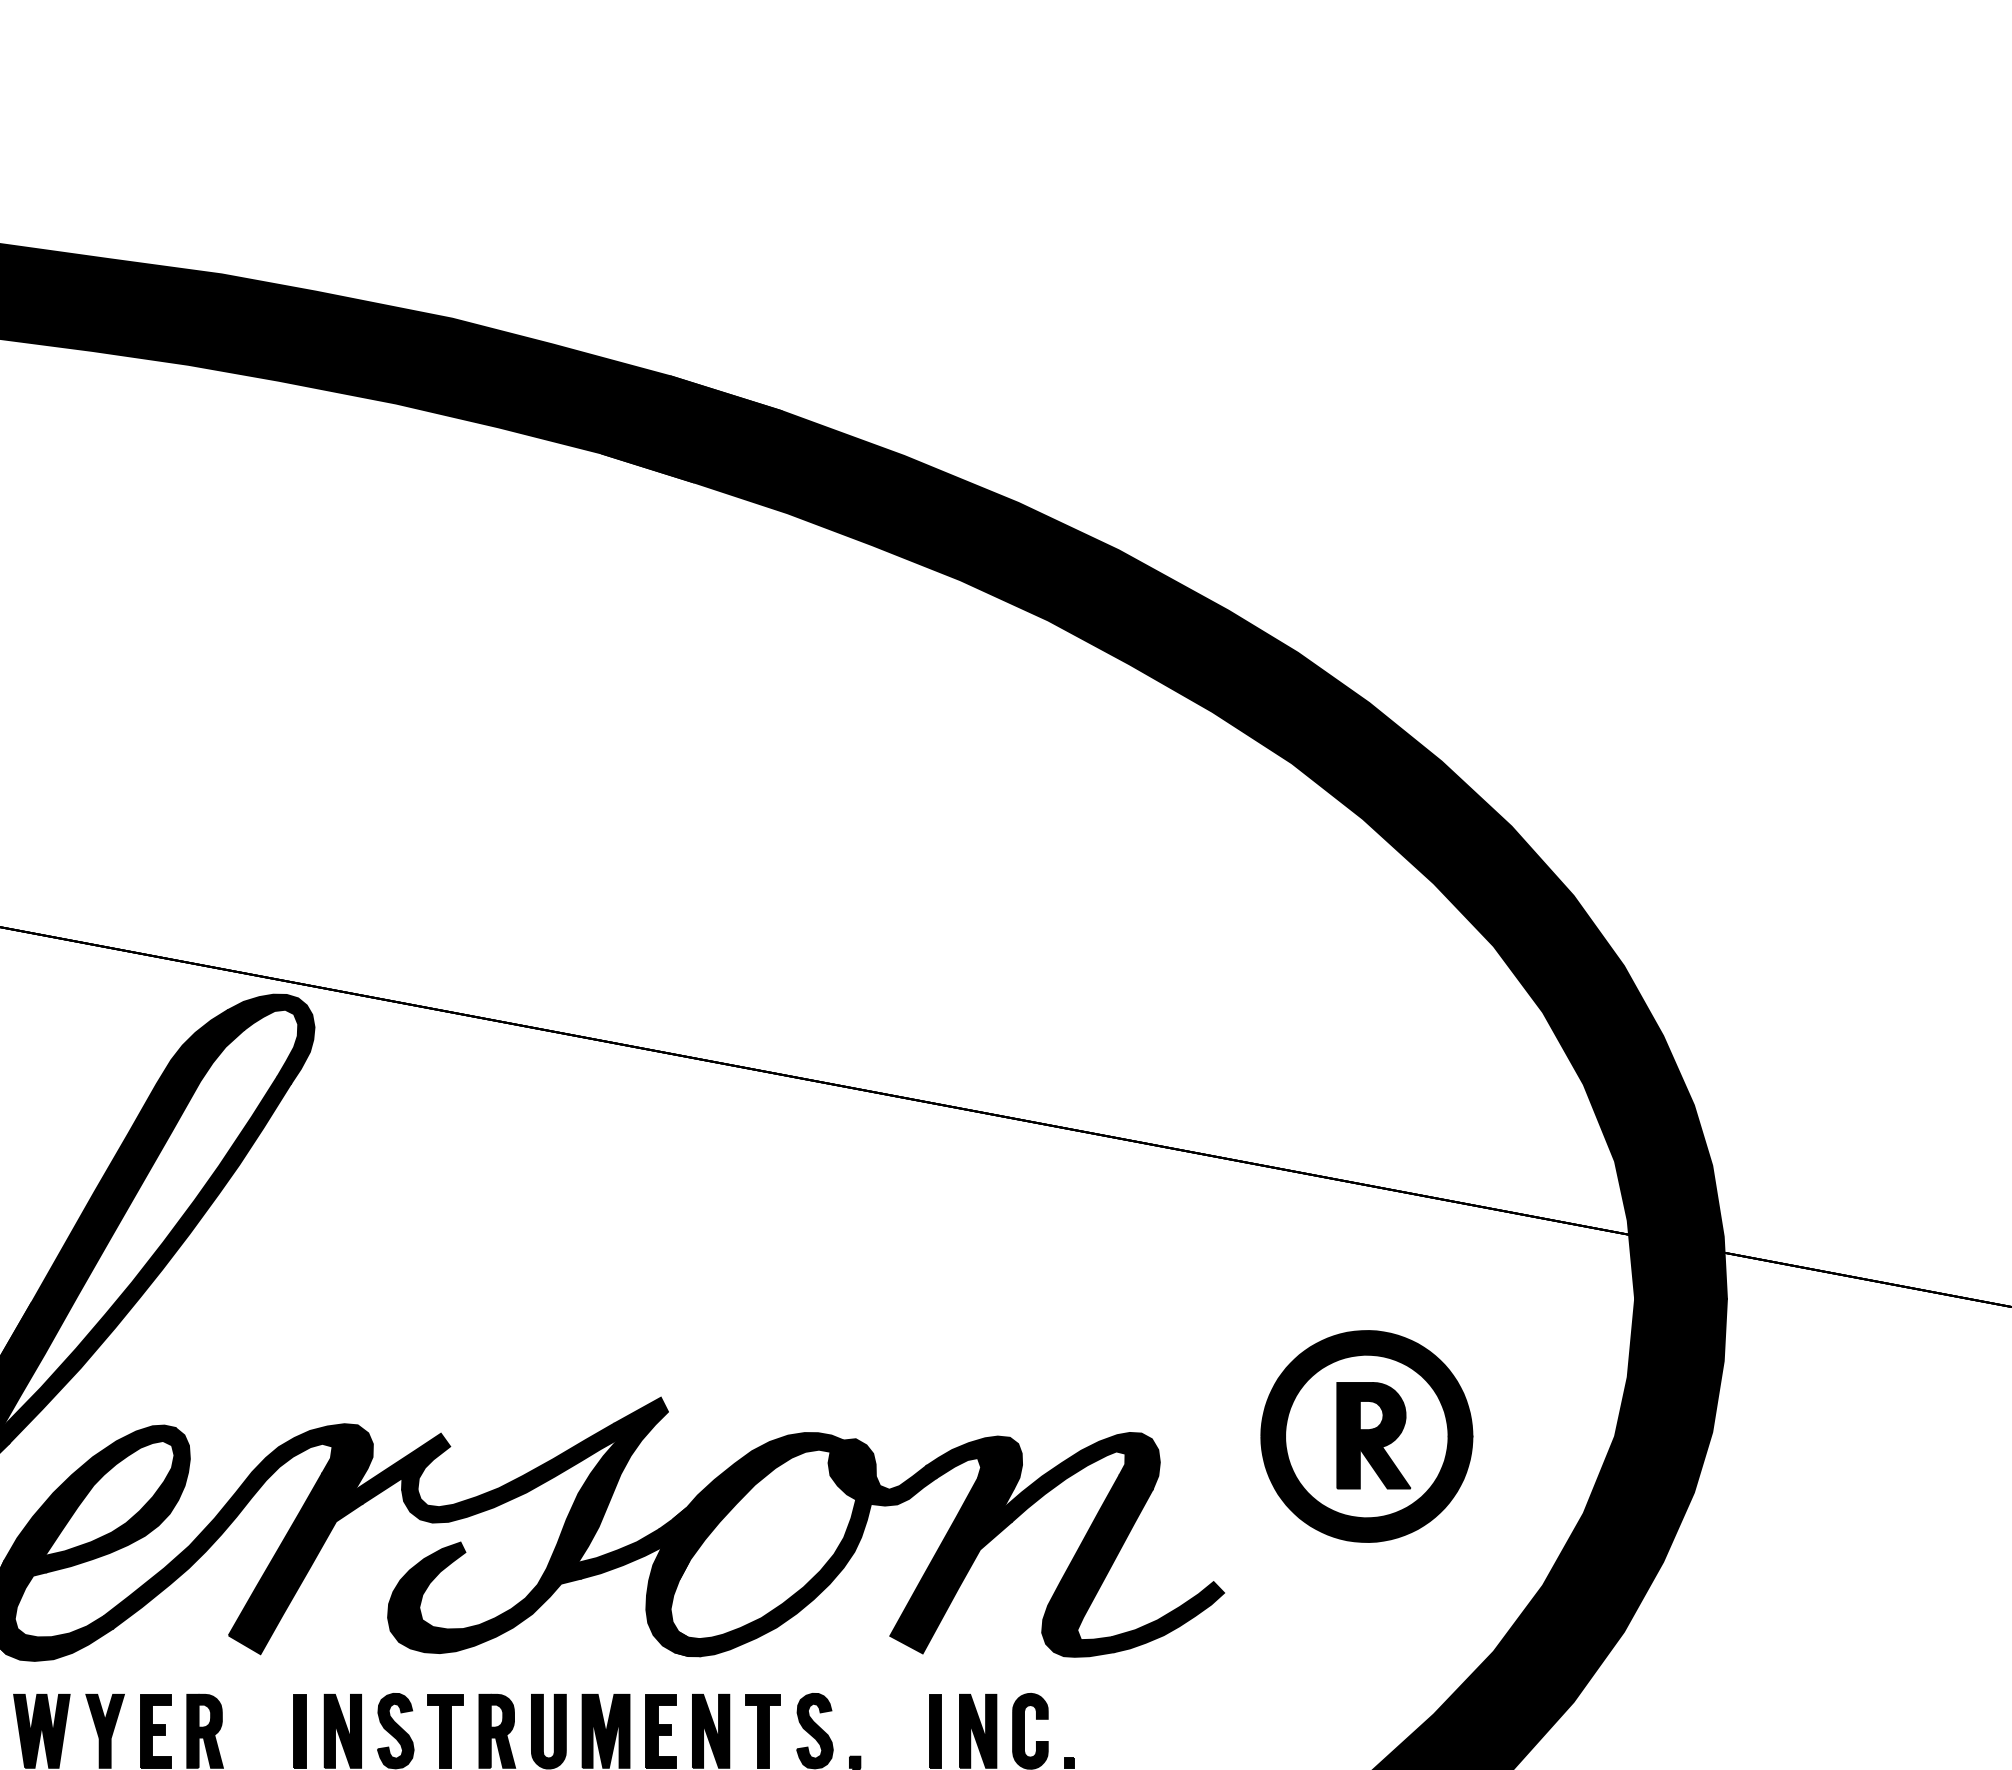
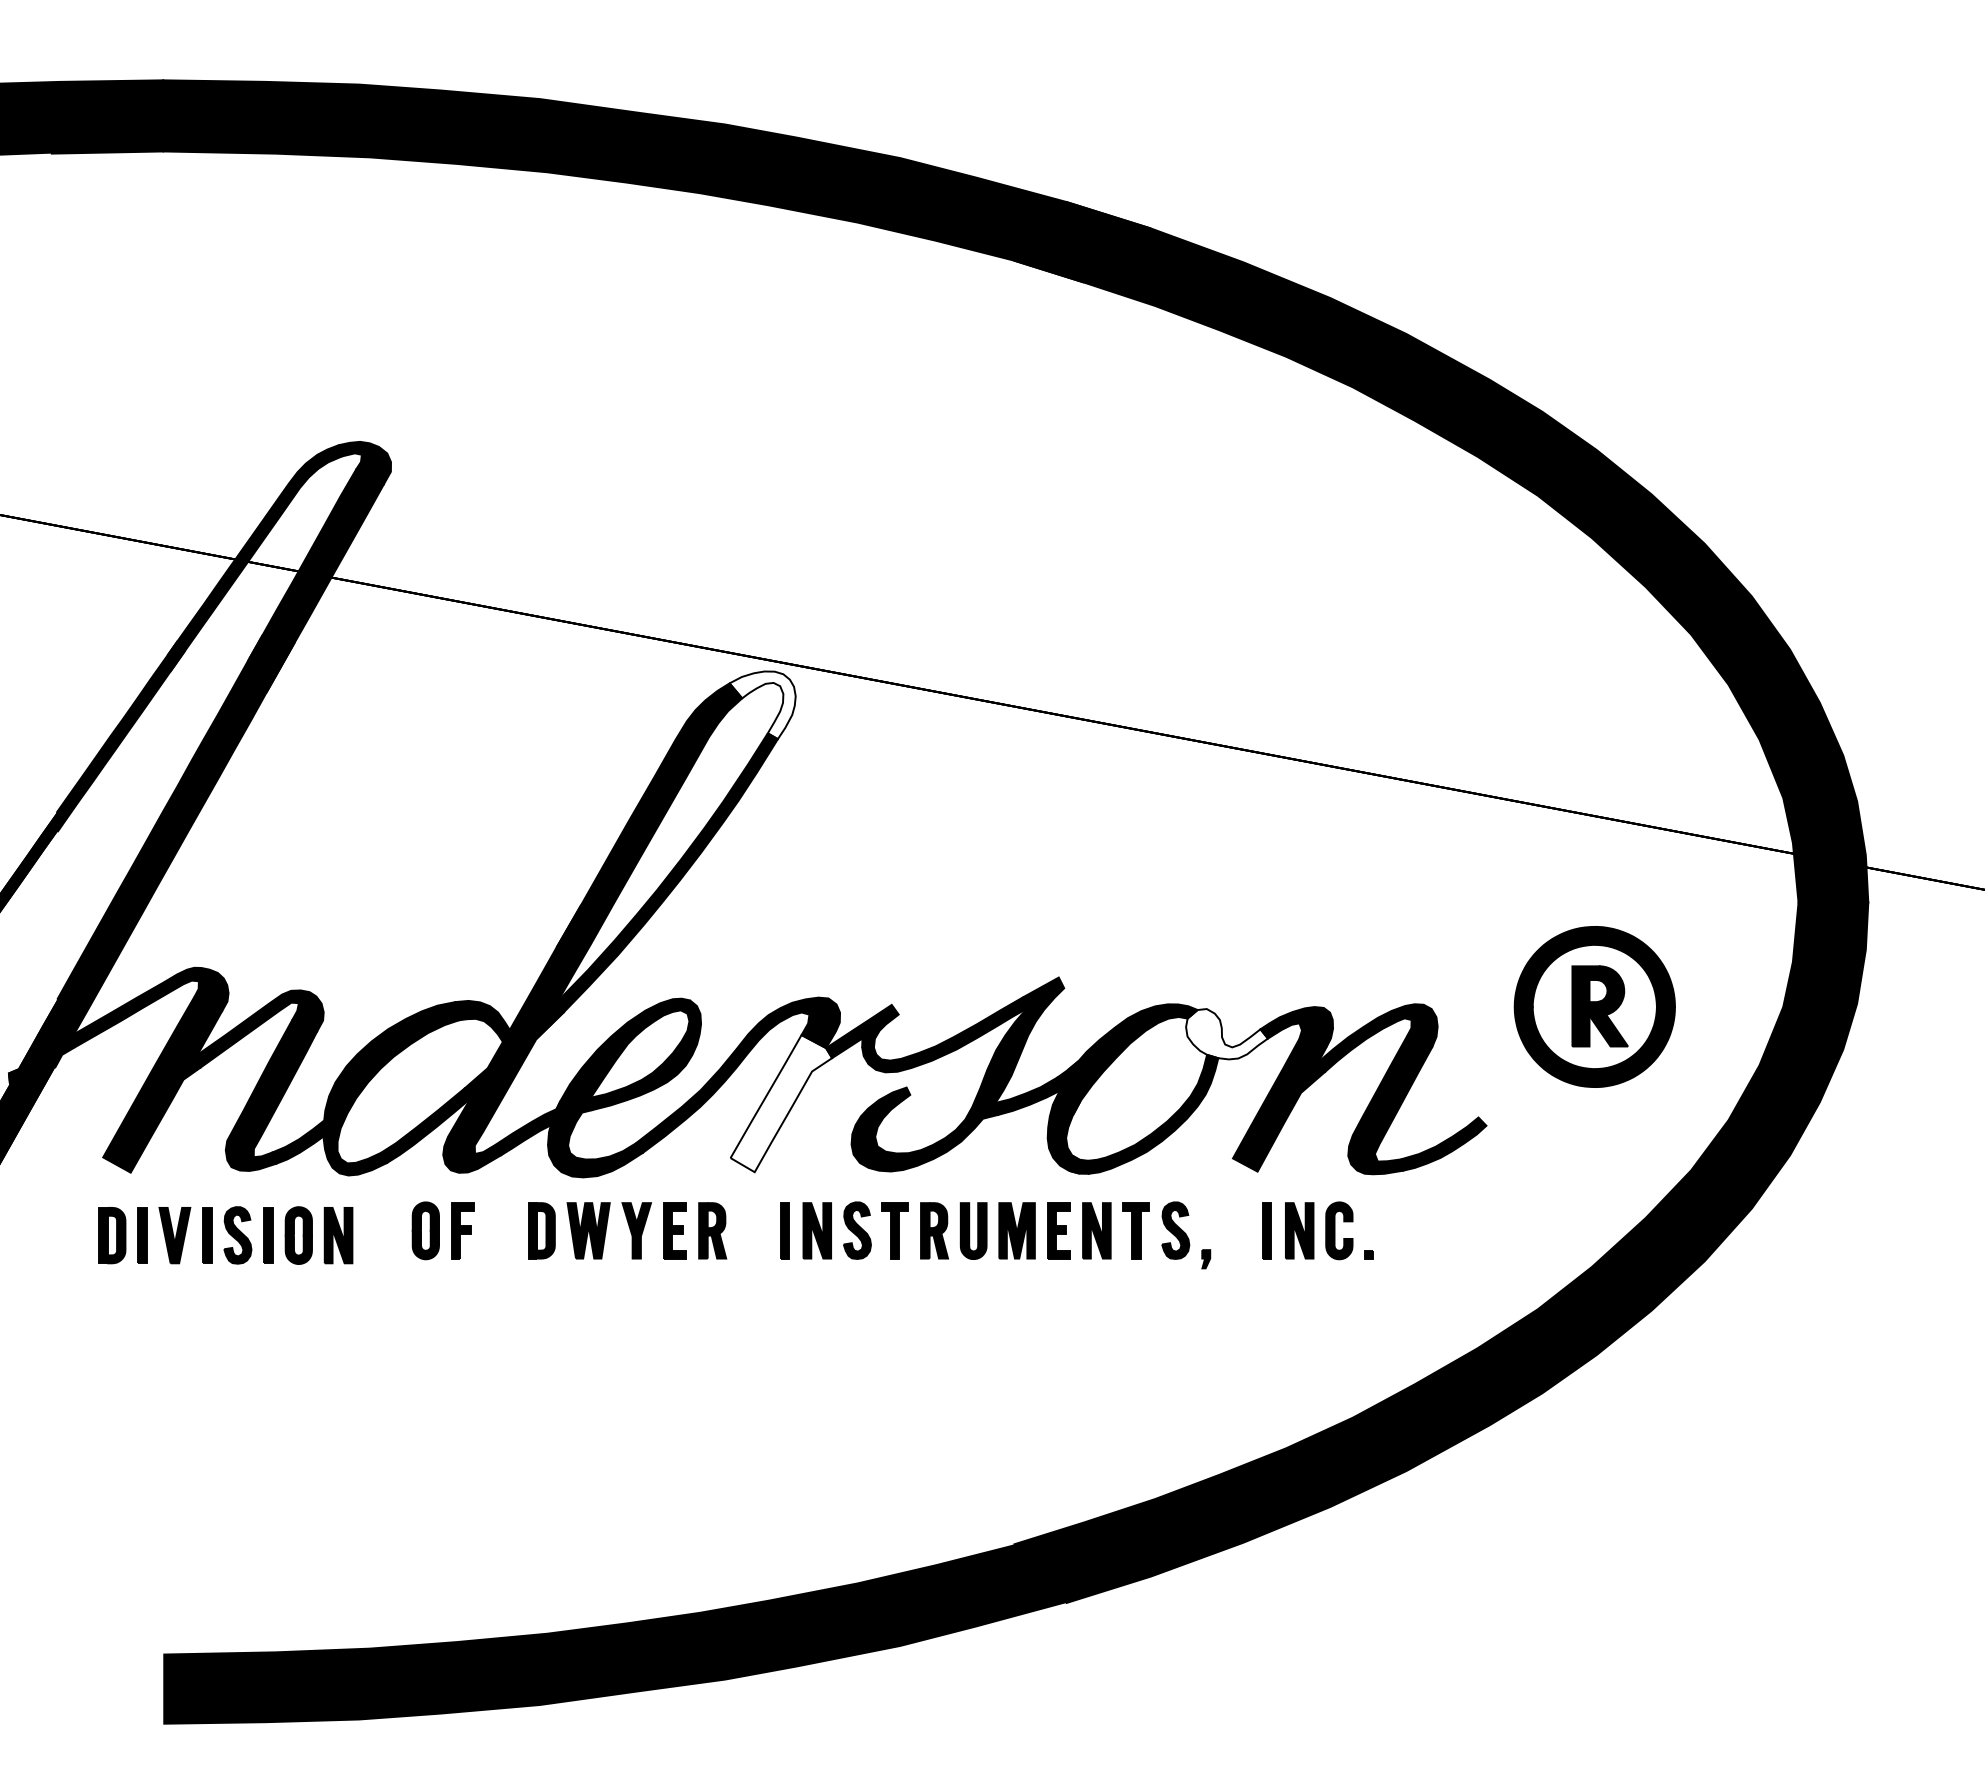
fill: (270, 1039) -> (762, 705), removed
fill: (881, 1472) -> (1226, 1034), removed
fill: (295, 1563) -> (781, 1103), removed

